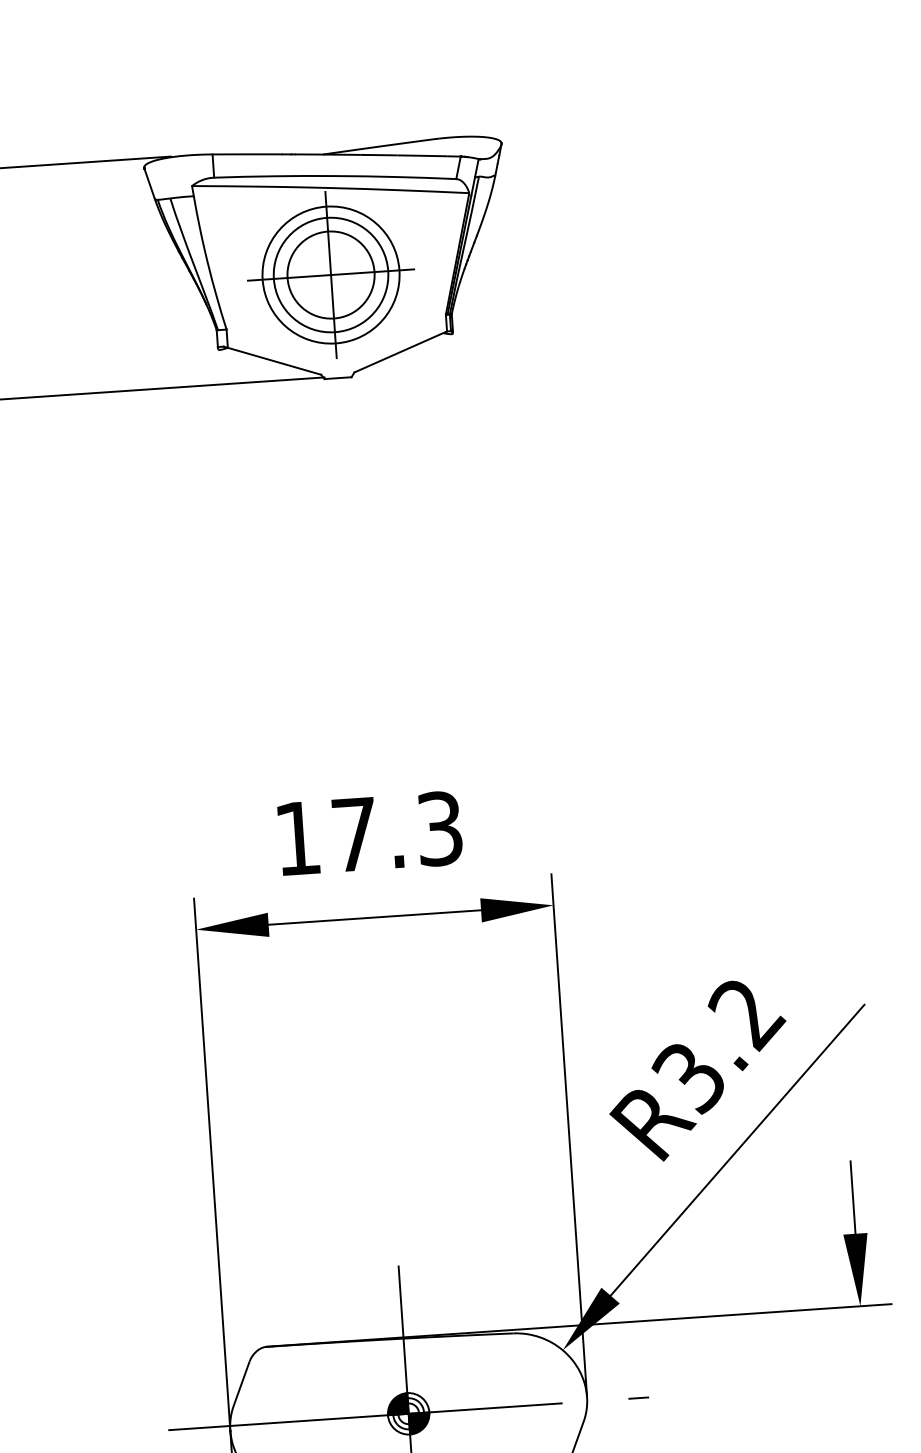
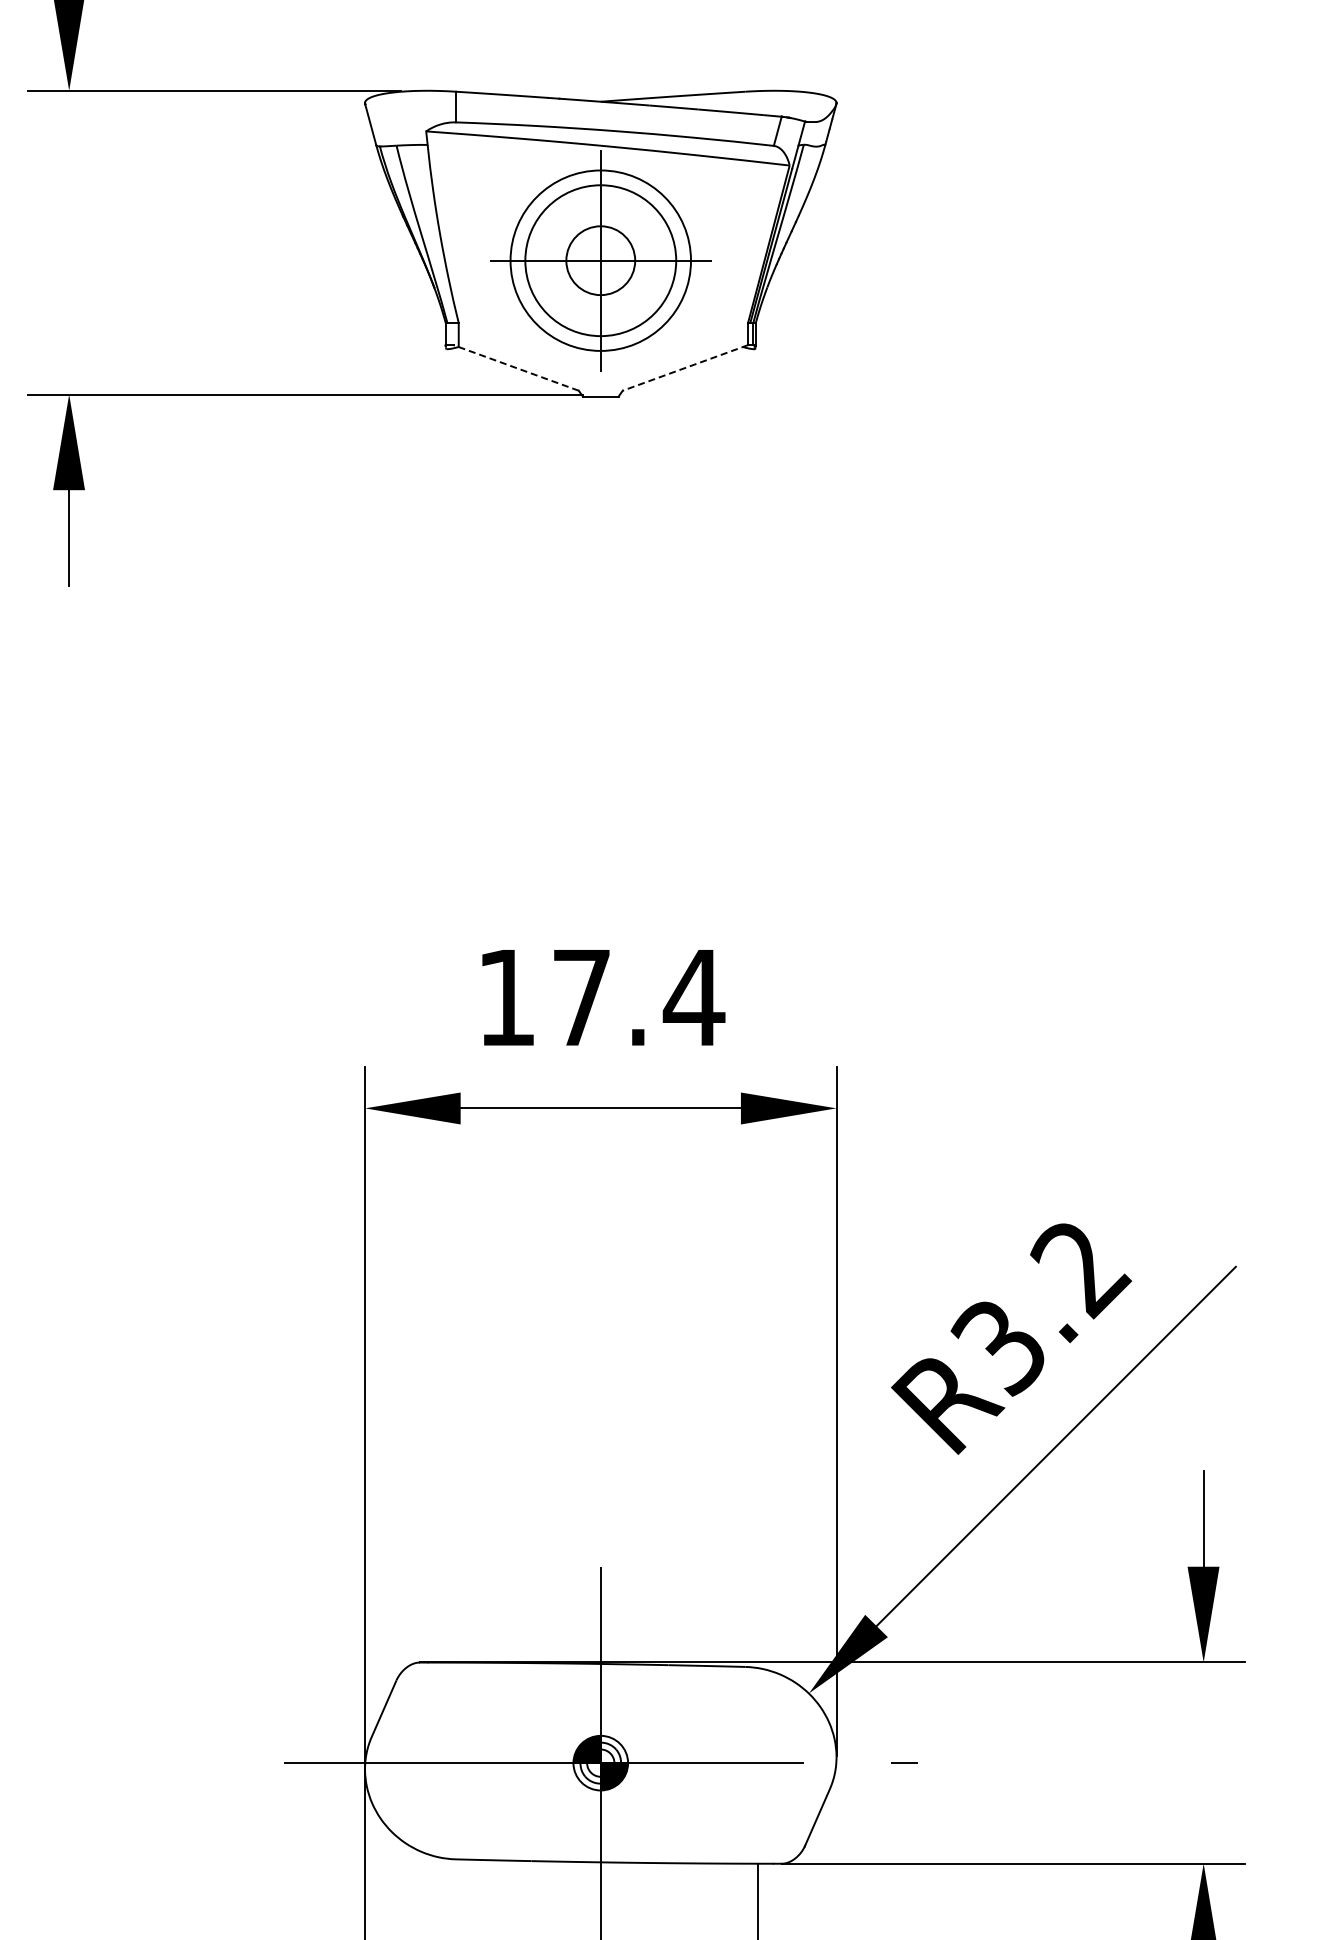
circle: (330, 274) -> (600, 260), size x0.6
line: (400, 351) -> (685, 367), solid -> dashed
line: (272, 360) -> (516, 367), solid -> dashed
text: (439, 828) -> (693, 997), 17.3 -> 17.4

